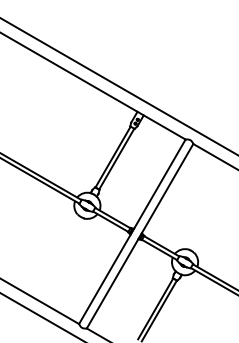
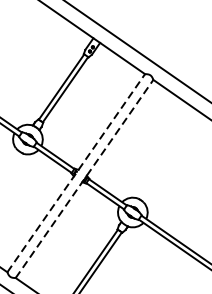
line: (132, 231) -> (76, 172), solid -> dashed
line: (140, 235) -> (85, 178), solid -> dashed

